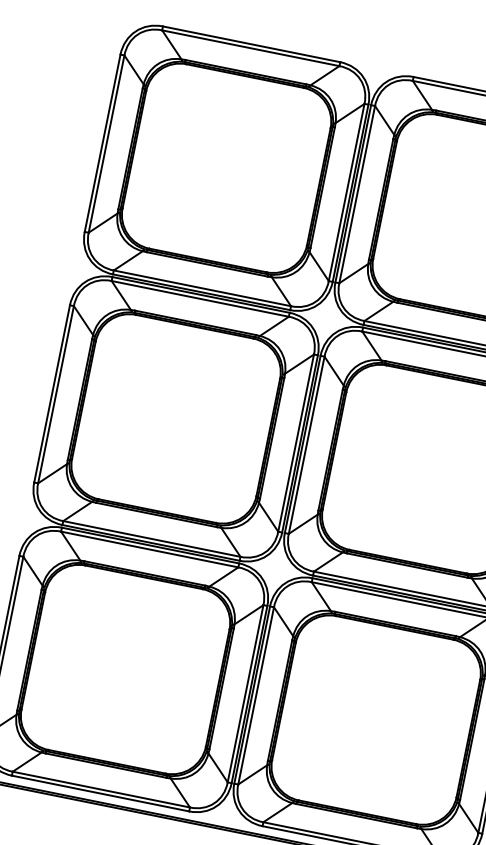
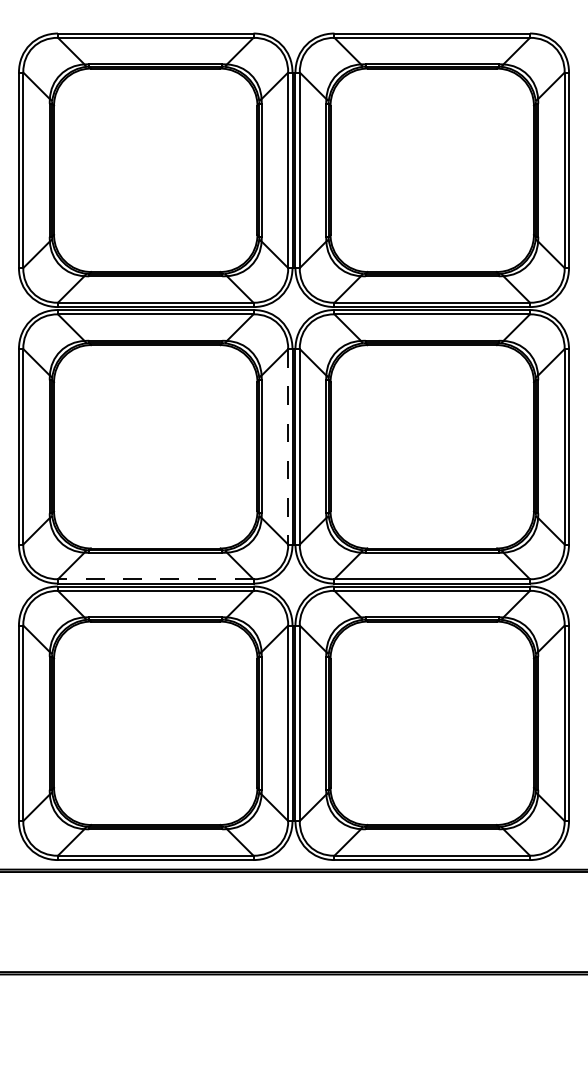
line: (296, 442) -> (288, 446), solid -> dashed
line: (151, 539) -> (155, 579), solid -> dashed

